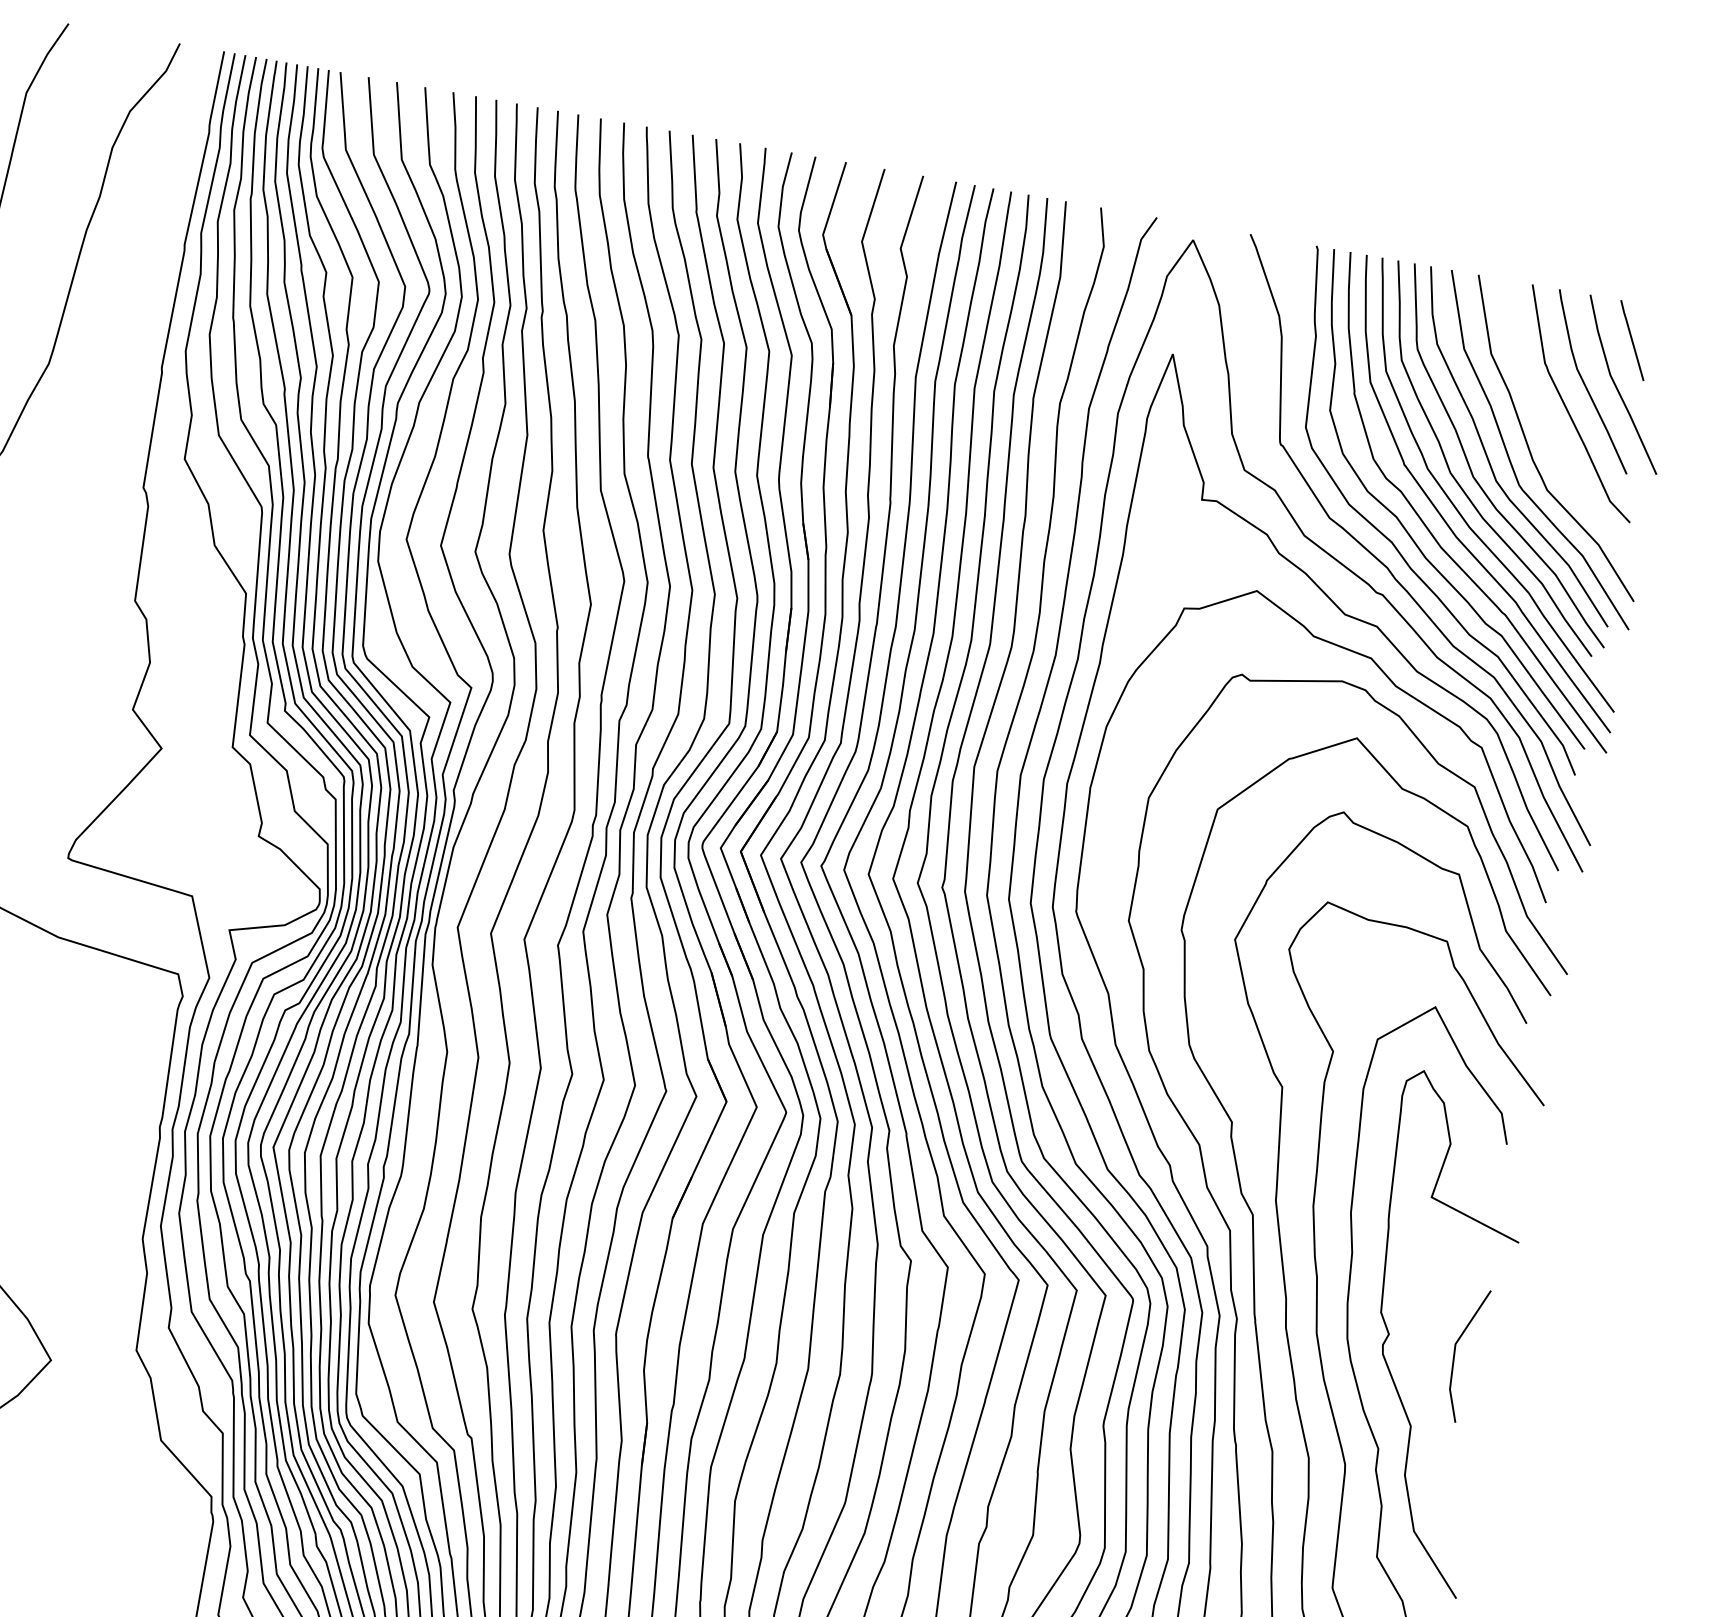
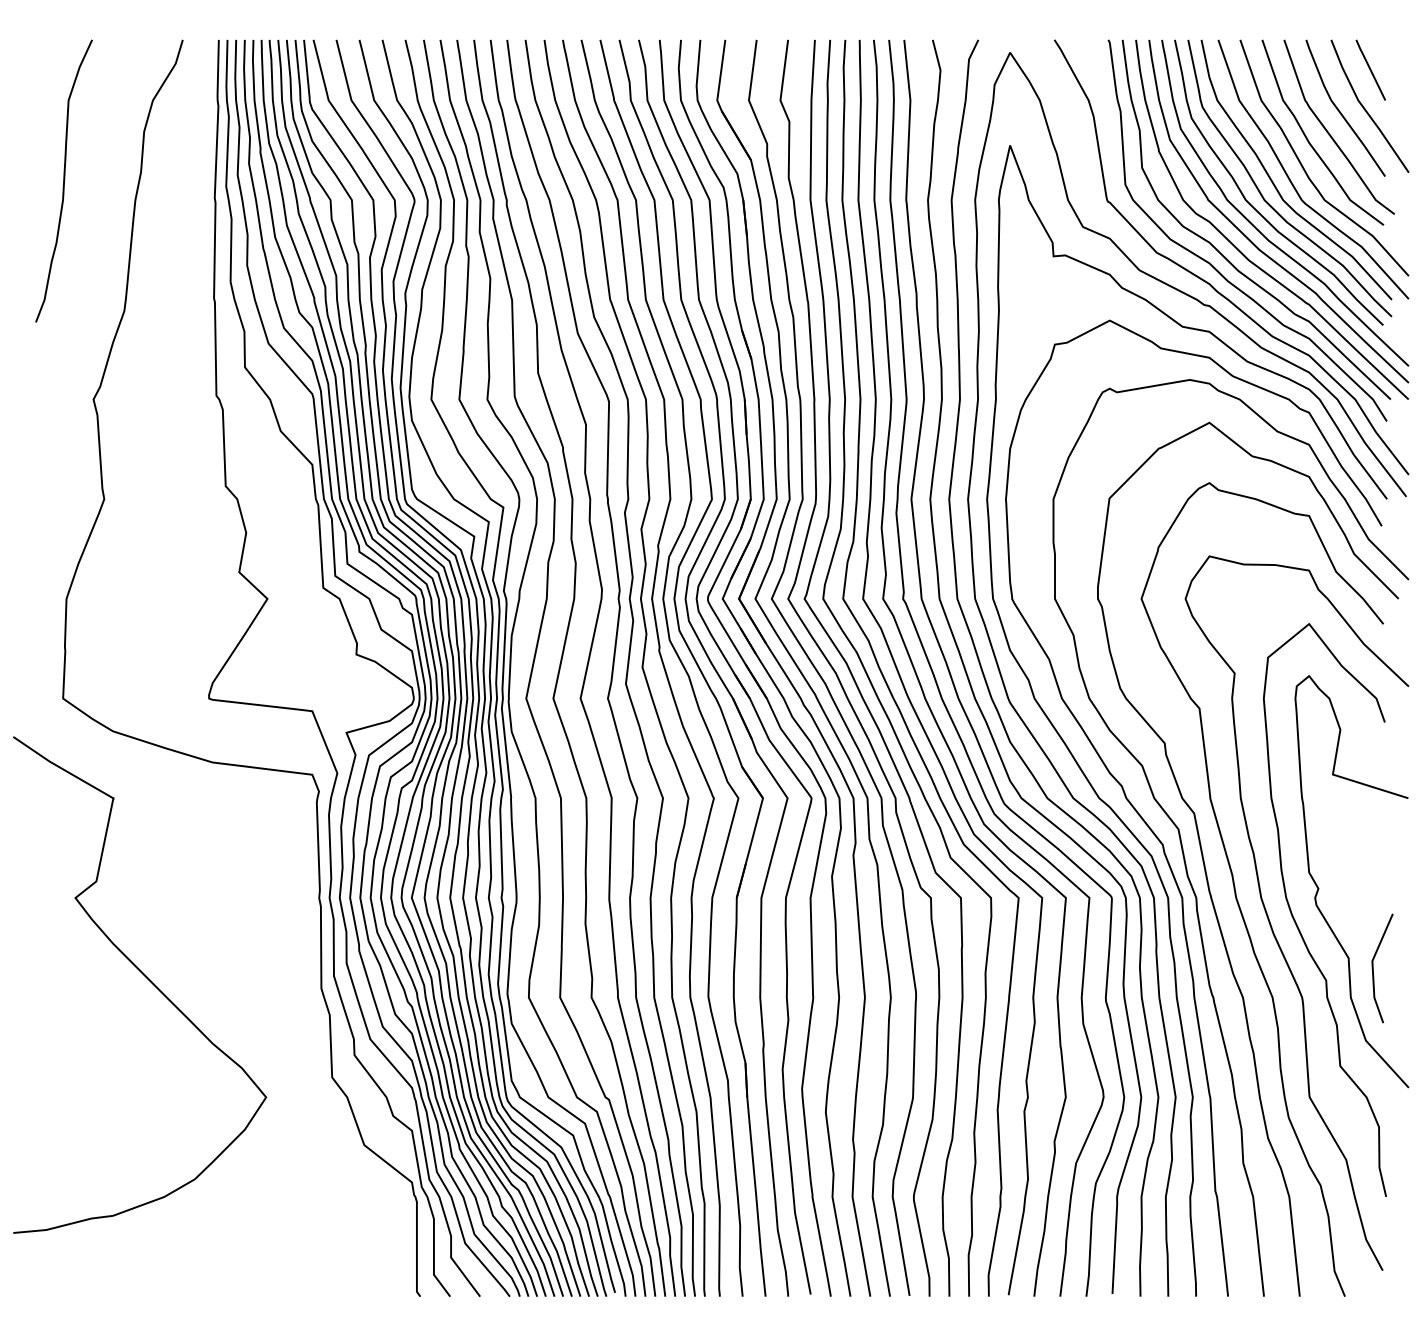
curve: (1542, 416) -> (1310, 142), added
line: (1455, 1353) -> (1373, 968), moved

